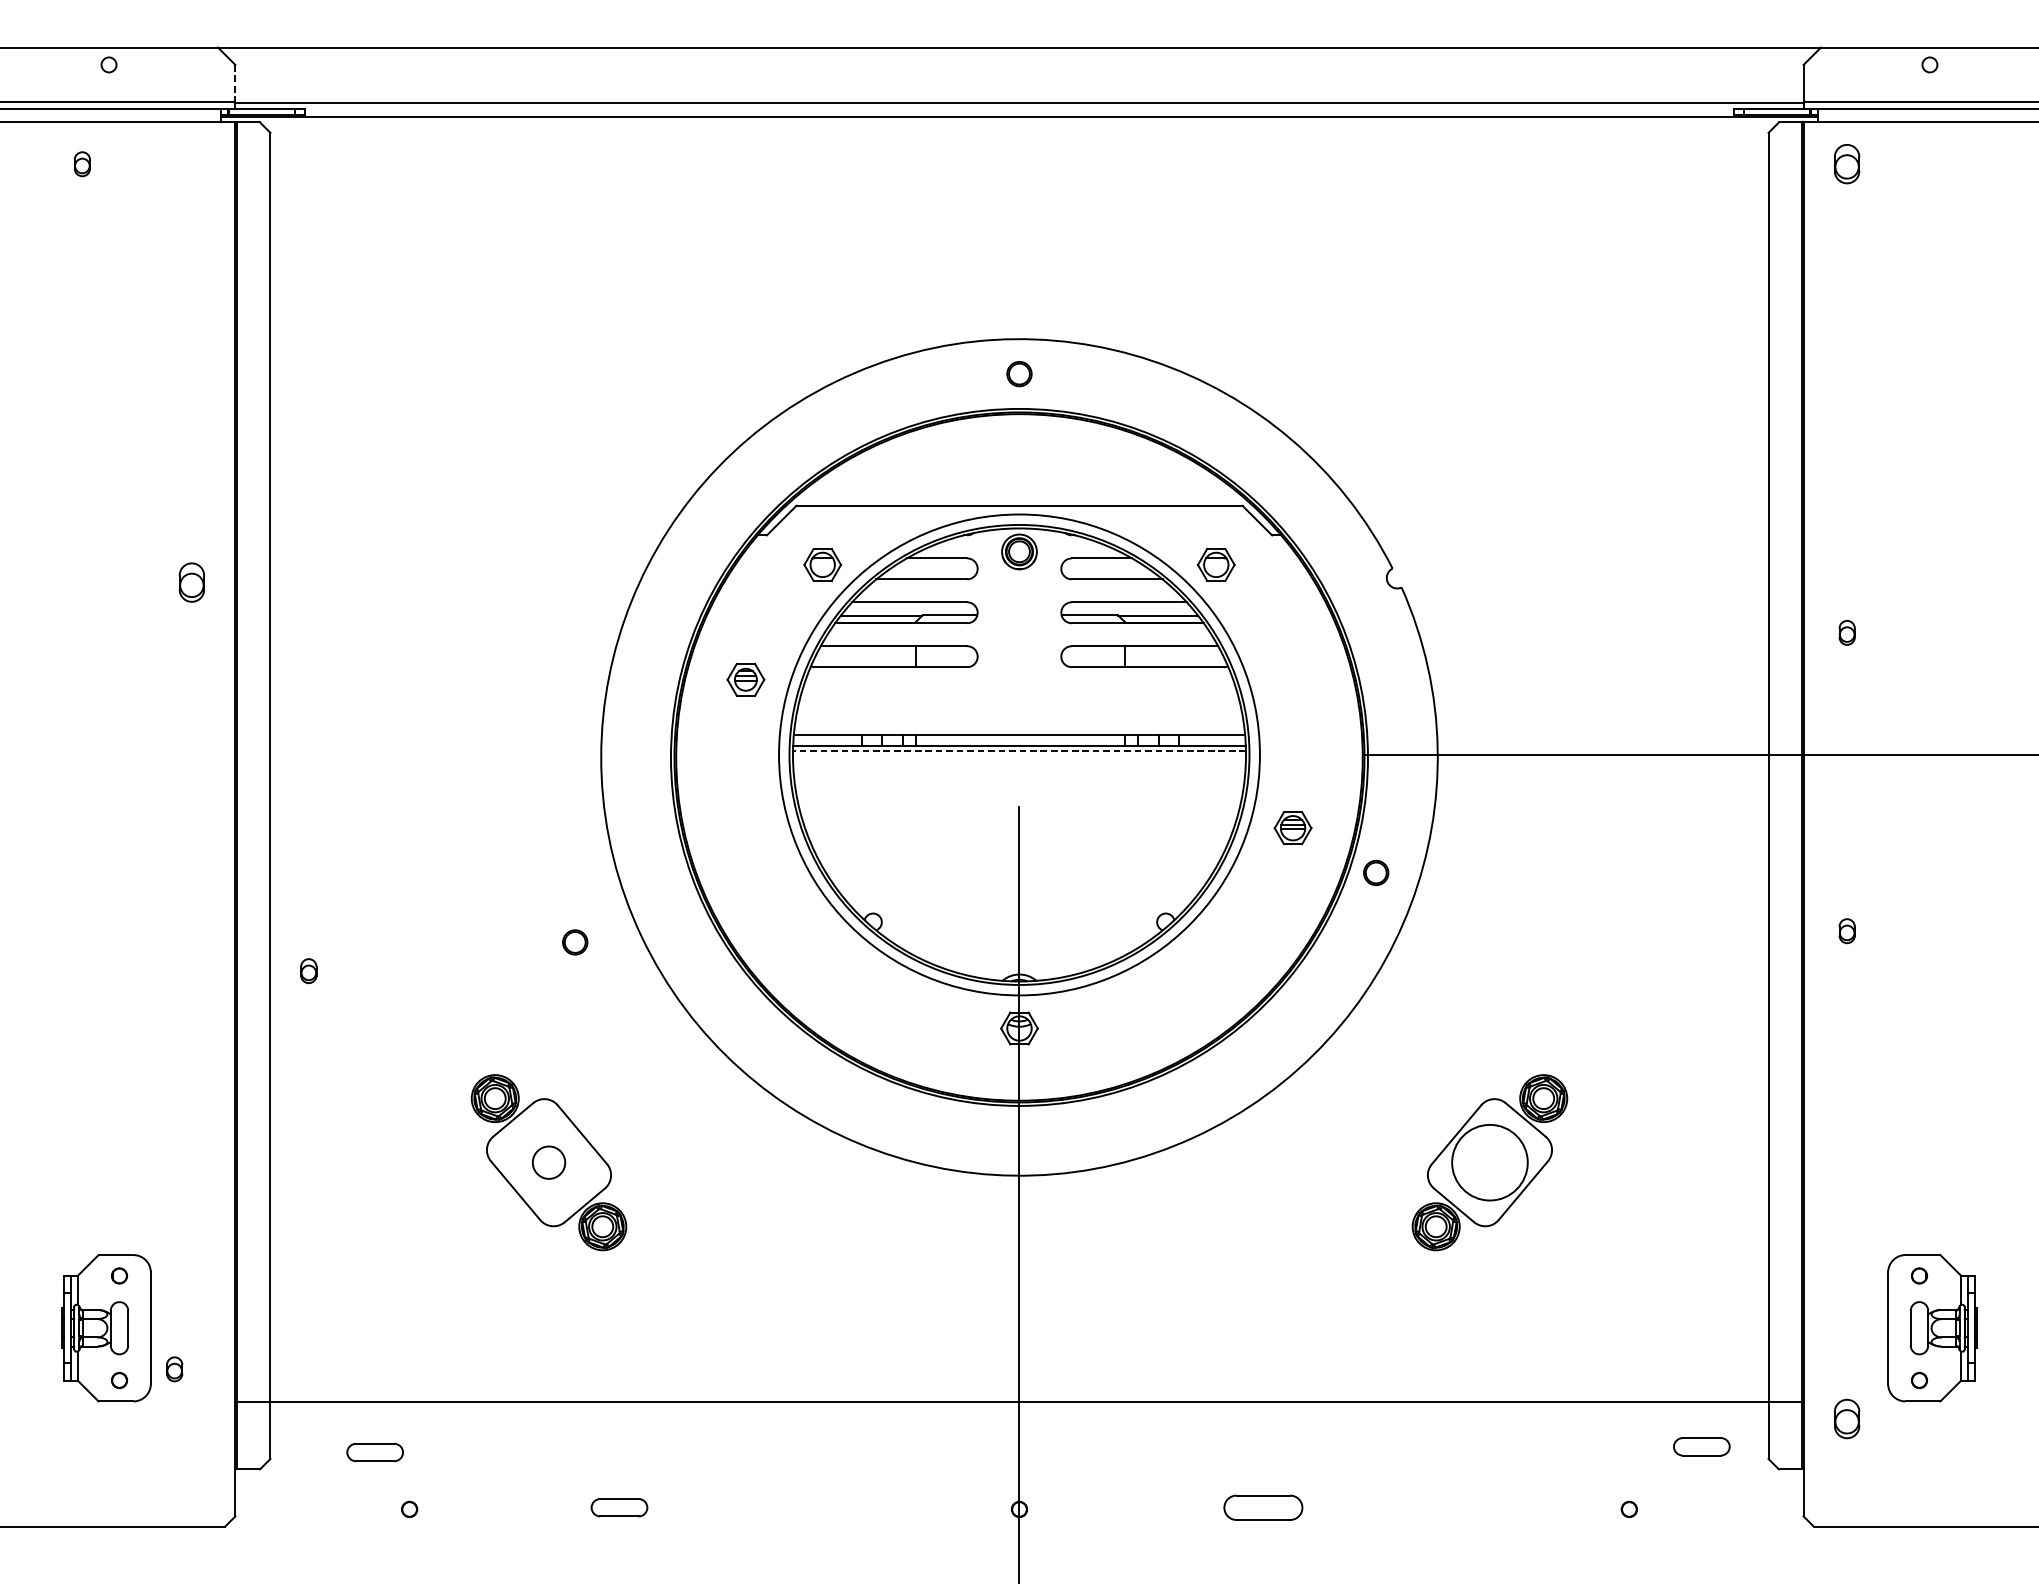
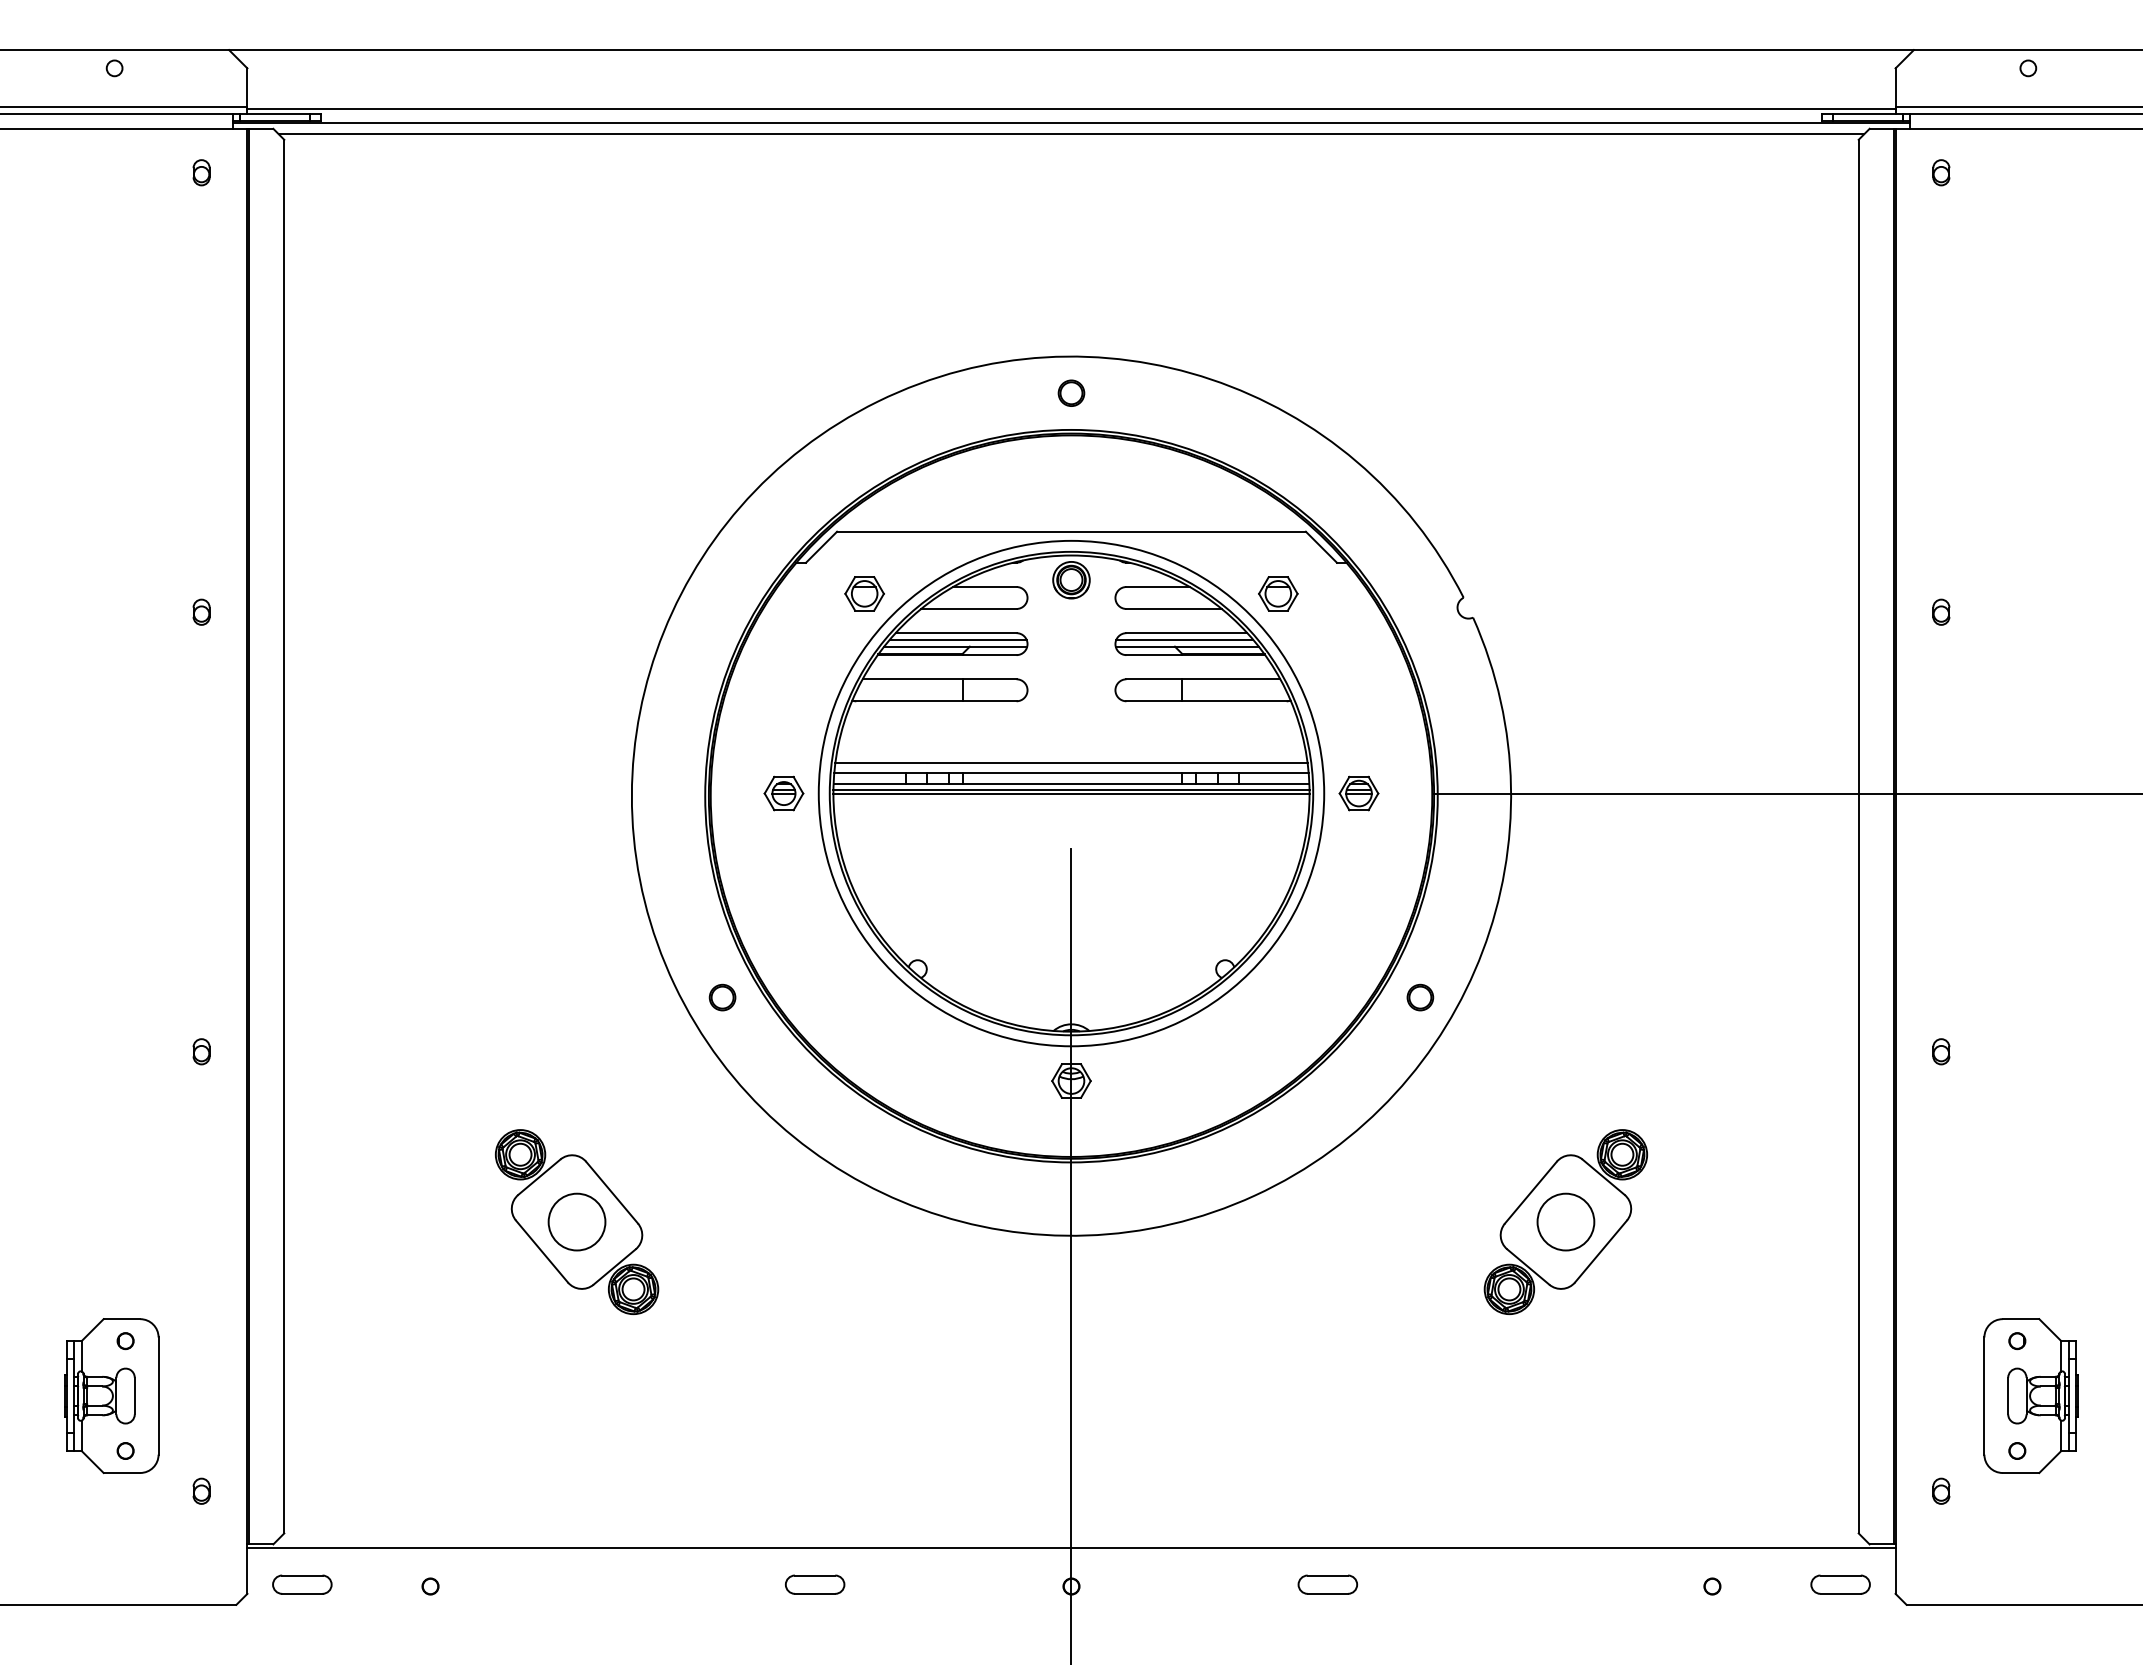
line: (235, 84) -> (247, 88), dashed -> solid
line: (1019, 127) -> (1071, 134), added
part: (82, 164) -> (201, 172), moved
part: (1847, 164) -> (1941, 172), size x0.62
part: (191, 581) -> (201, 611), size x0.62
line: (911, 608) -> (957, 639), added
line: (1127, 608) -> (1184, 639), added
part: (1847, 632) -> (1941, 611), moved
part: (745, 679) -> (783, 793), moved
line: (1019, 725) -> (1071, 762), added
line: (1019, 751) -> (1071, 789), dashed -> solid
line: (1019, 755) -> (1071, 794), added
part: (1292, 828) -> (1358, 793), moved
part: (1376, 872) -> (1420, 997), moved
part: (1847, 930) -> (1941, 1051), moved
part: (575, 942) -> (722, 997), moved
part: (308, 970) -> (201, 1051), moved
circle: (548, 1162) -> (576, 1221), size x1.67
circle: (1489, 1162) -> (1565, 1221), size x0.71
part: (174, 1368) -> (201, 1490), moved
line: (1019, 1401) -> (1071, 1548), moved
part: (1847, 1418) -> (1941, 1490), size x0.62
part: (1701, 1446) -> (1840, 1584), moved
part: (375, 1452) -> (302, 1584), moved
part: (618, 1507) -> (814, 1584), moved
part: (1263, 1507) -> (1327, 1584), size x0.71

